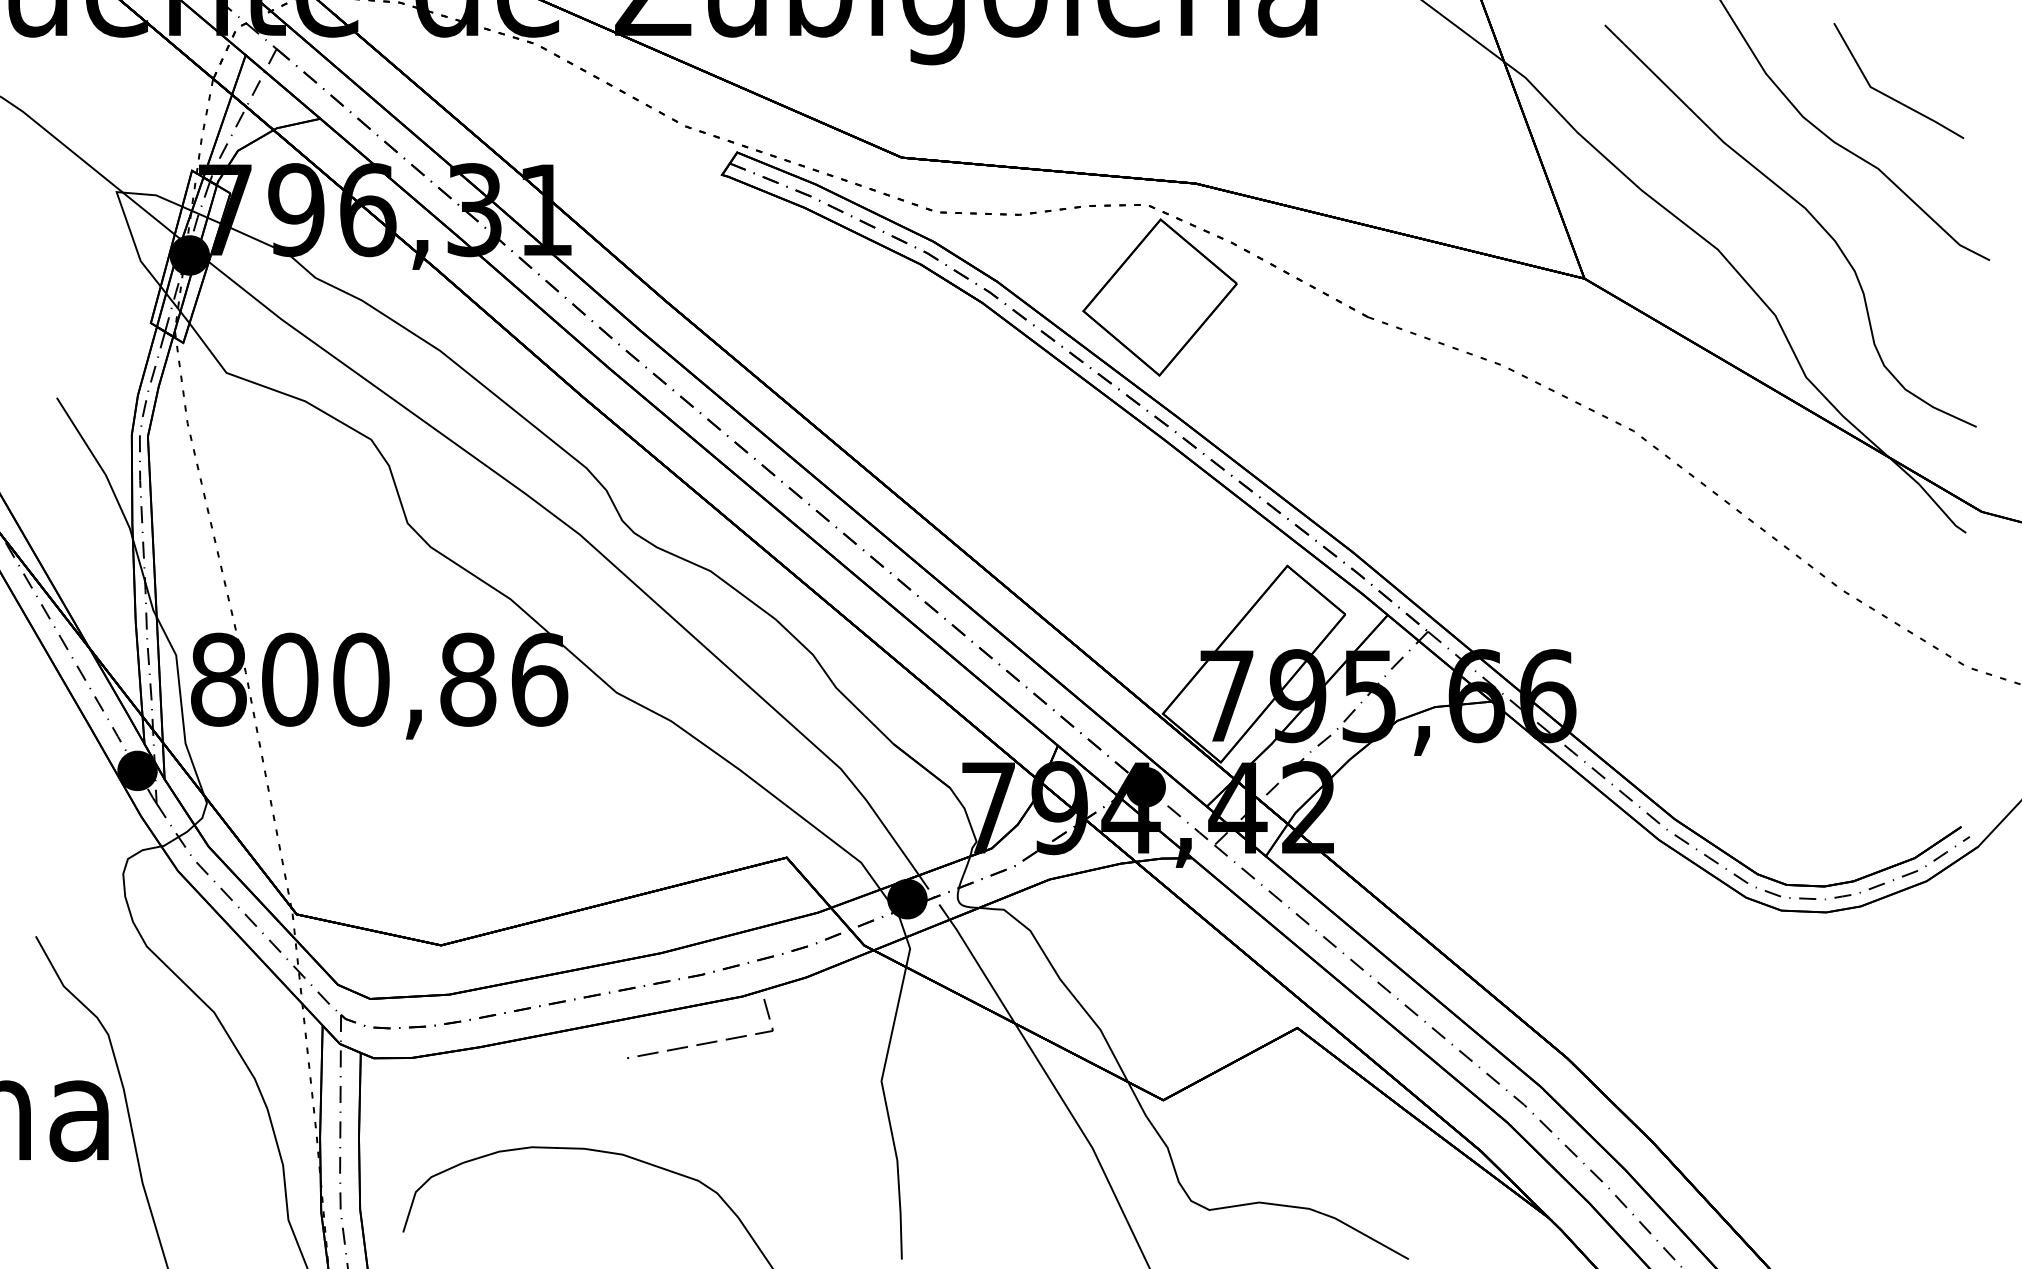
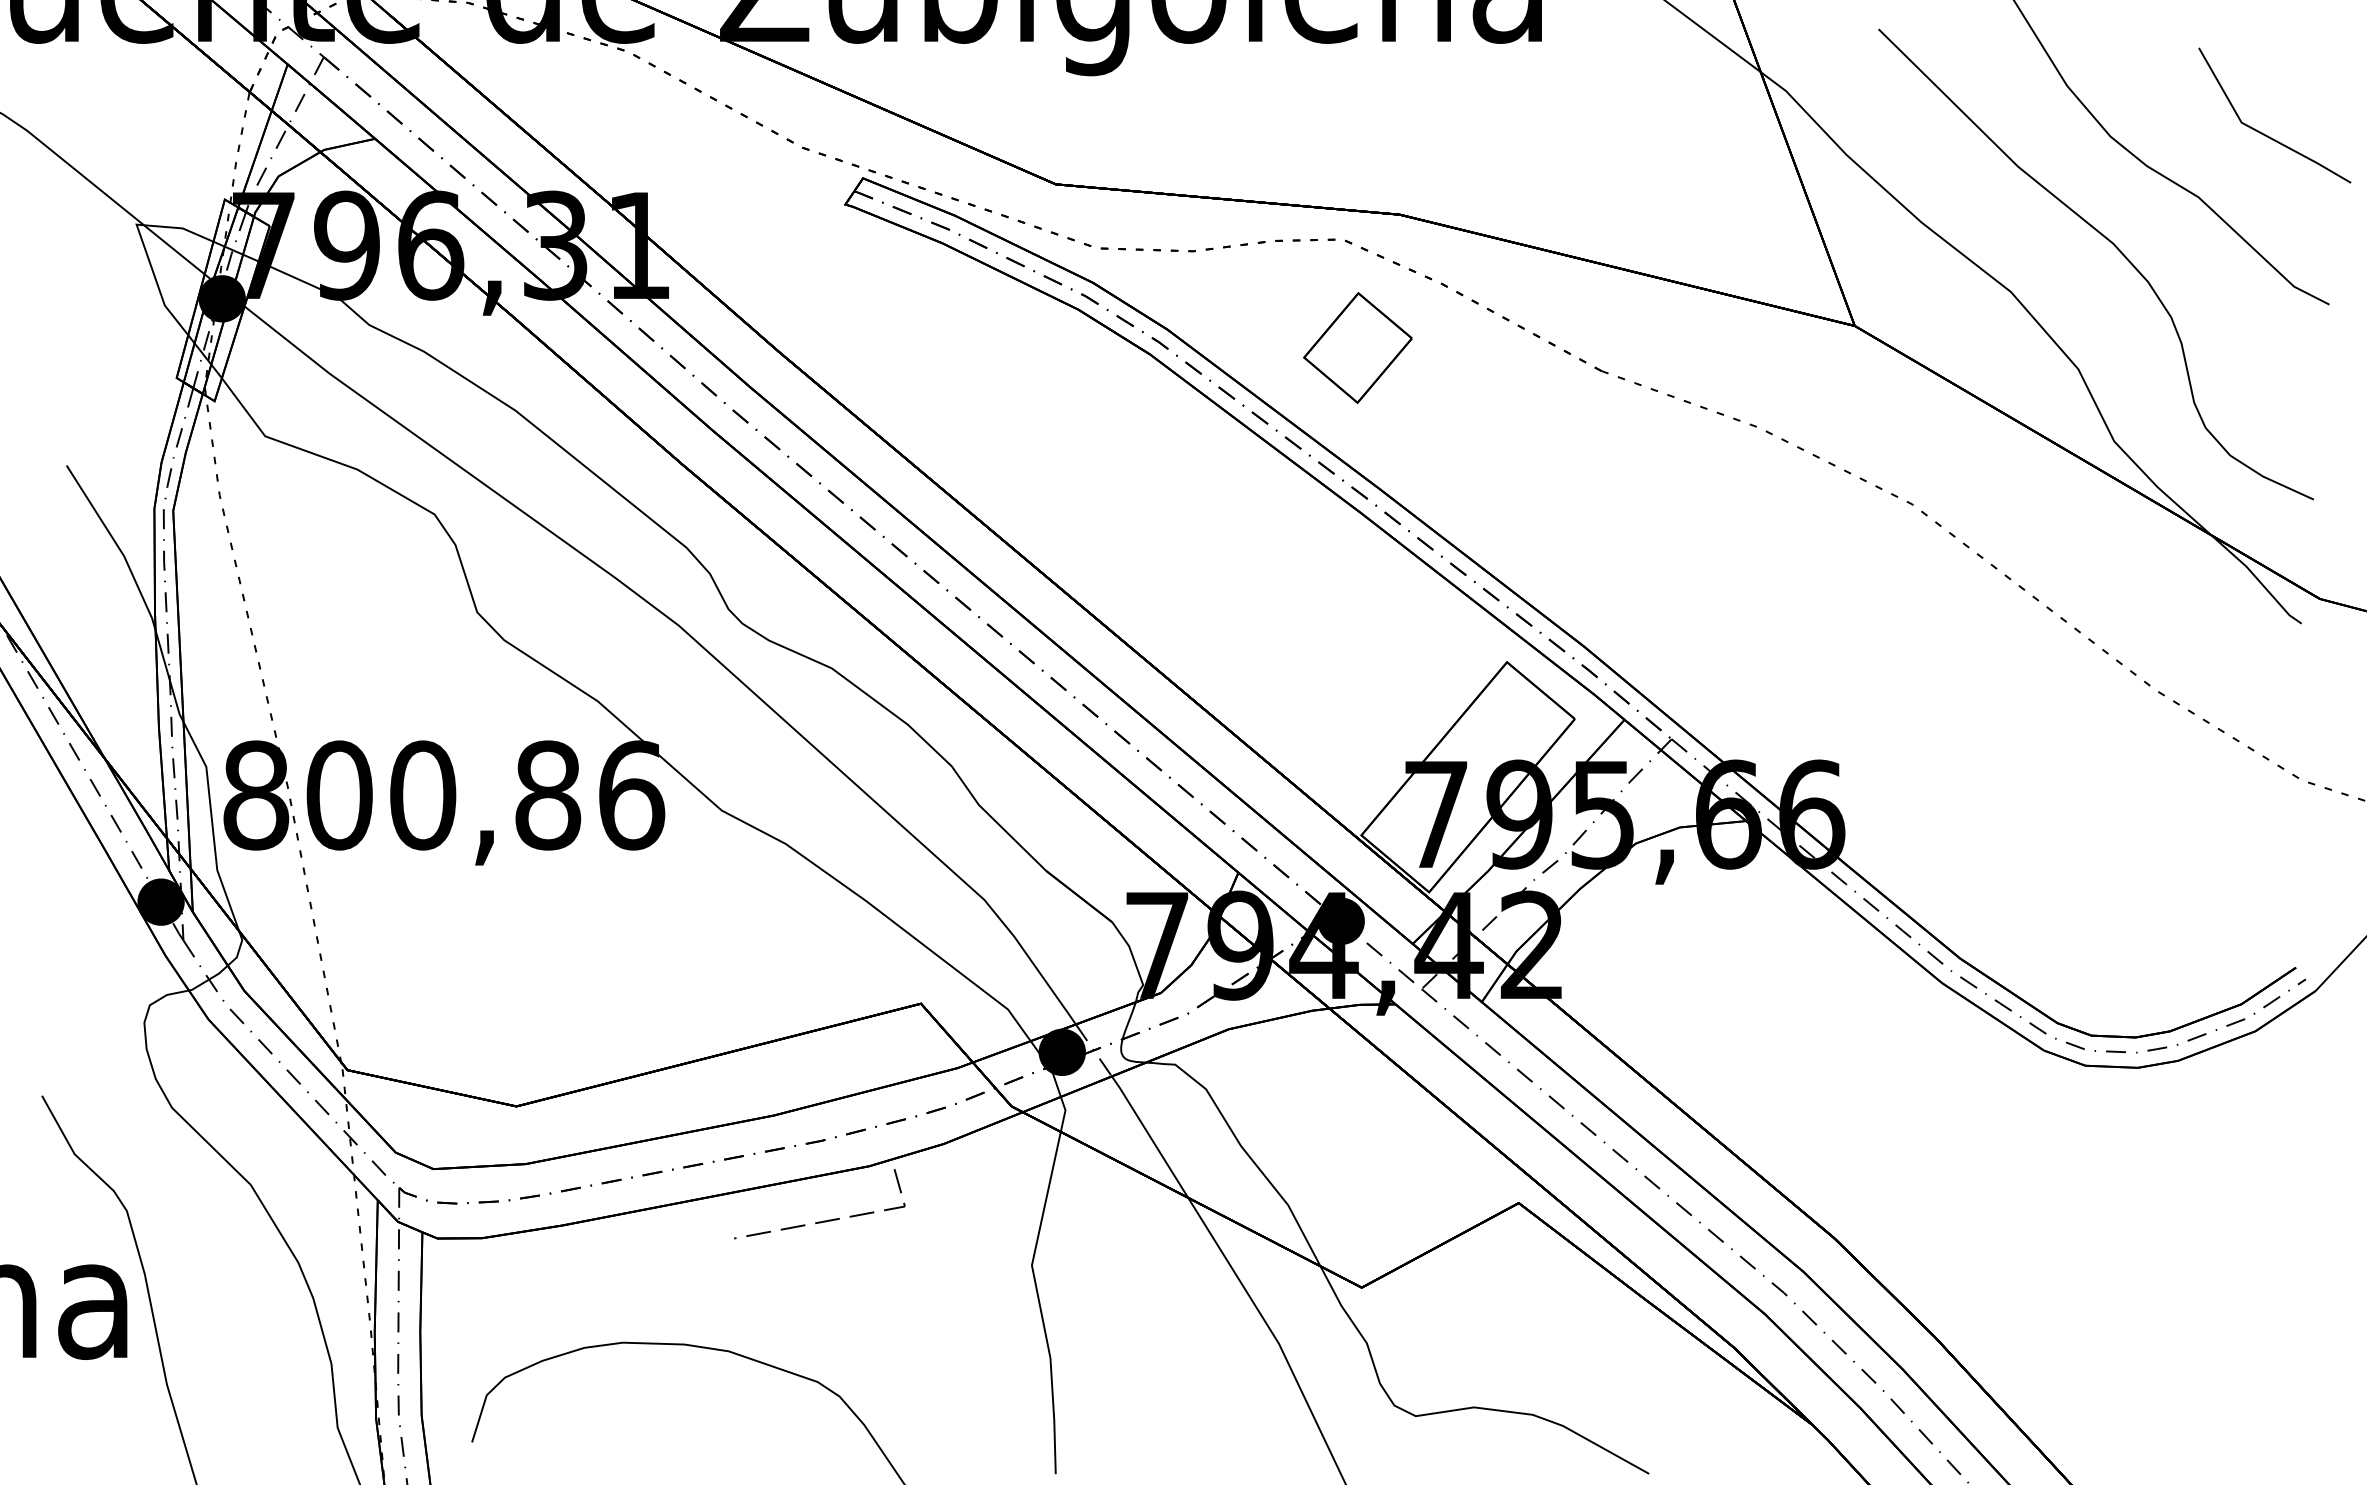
line: (1890, 96) -> (2264, 133), moved
part: (1159, 297) -> (1357, 347), size x0.6

